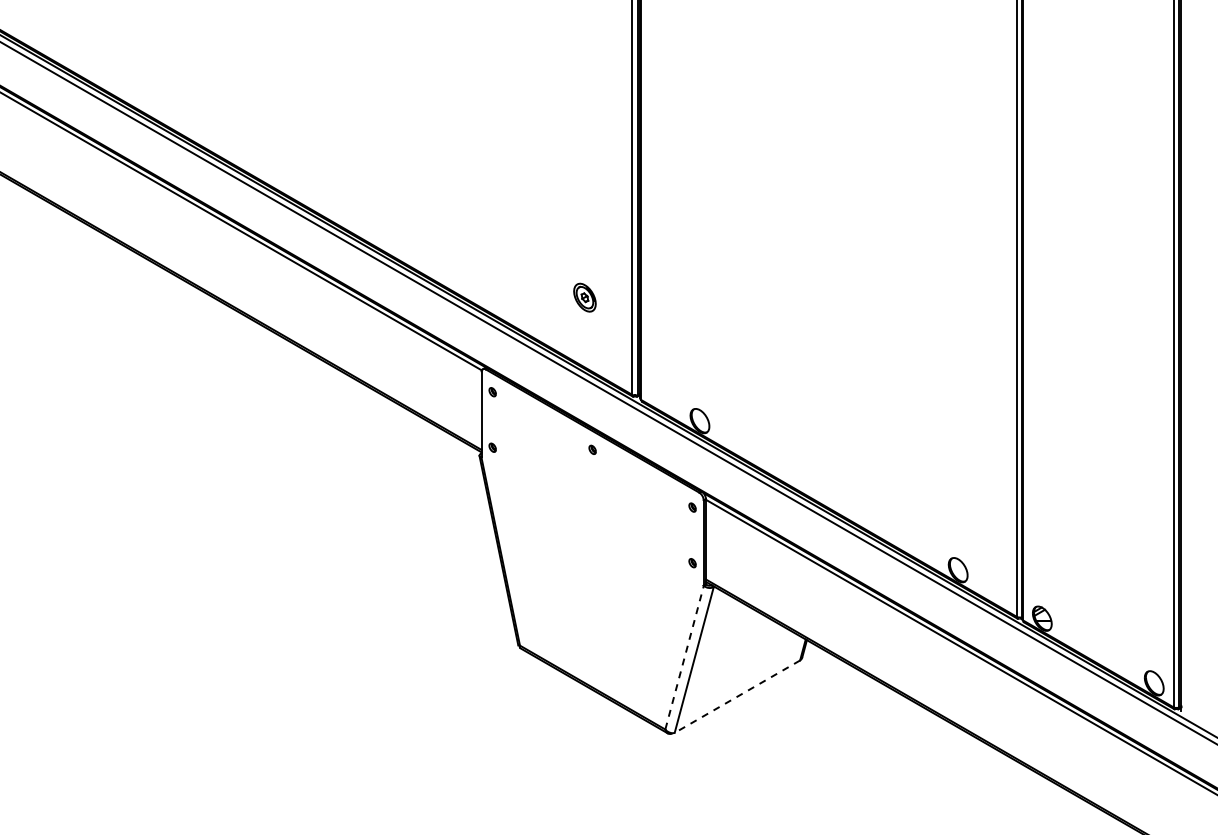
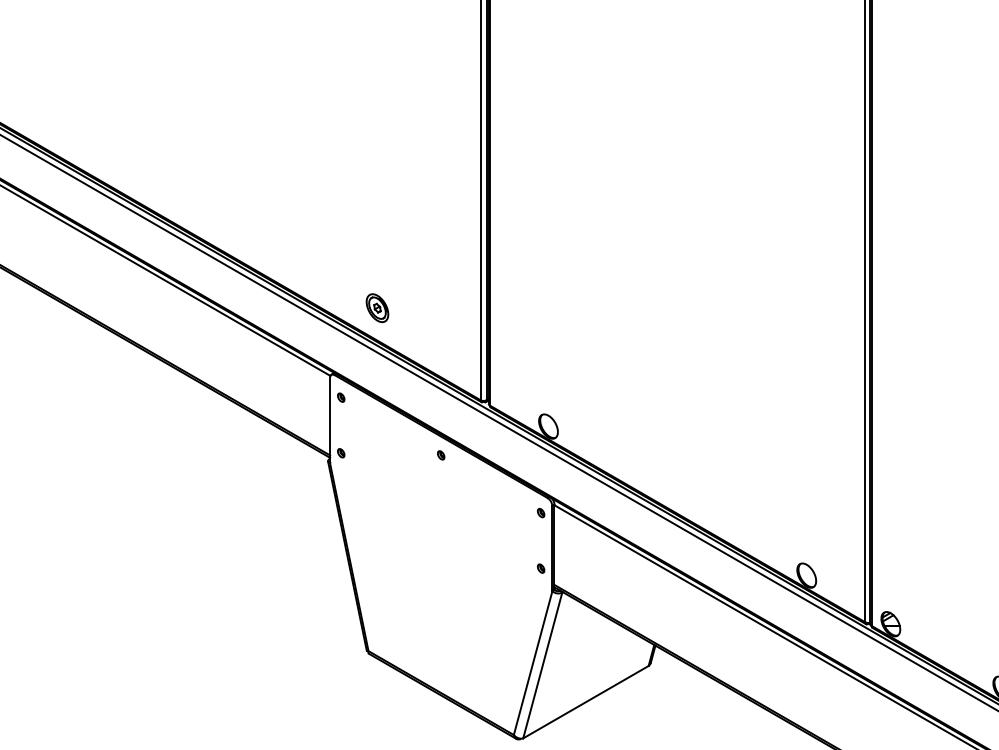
part: (584, 297) -> (377, 307), moved
line: (684, 657) -> (533, 662), dashed -> solid
line: (736, 696) -> (585, 701), dashed -> solid

